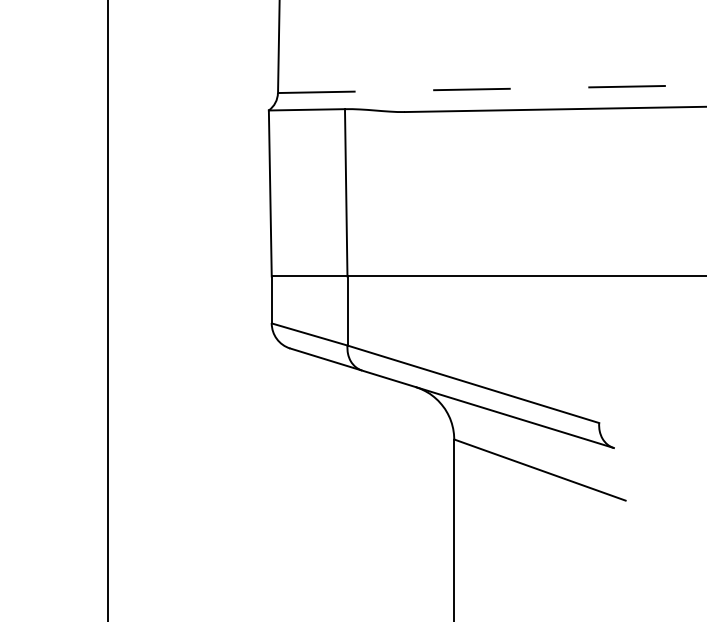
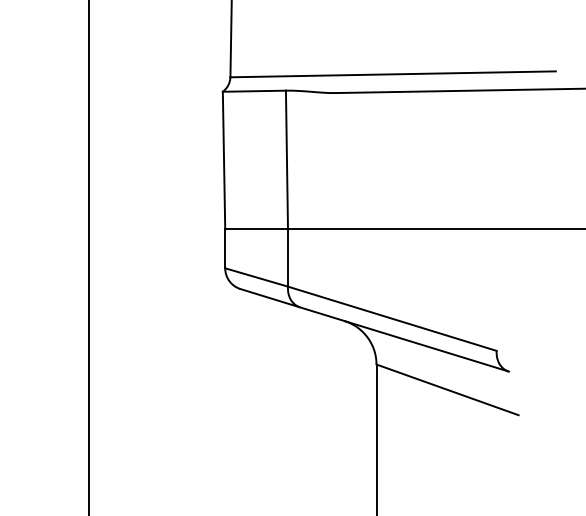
line: (474, 89) -> (393, 74), dashed -> solid

